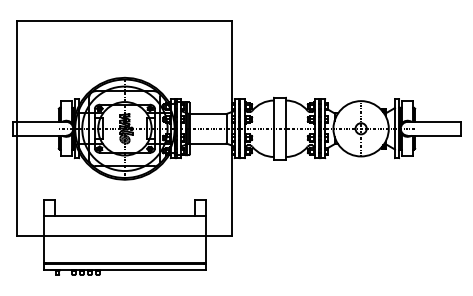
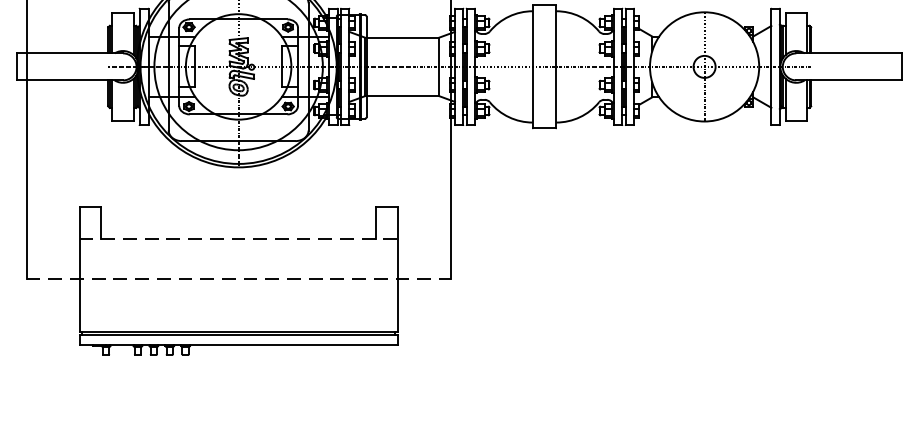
line: (124, 216) -> (237, 239), solid -> dashed
line: (125, 236) -> (239, 279), solid -> dashed

